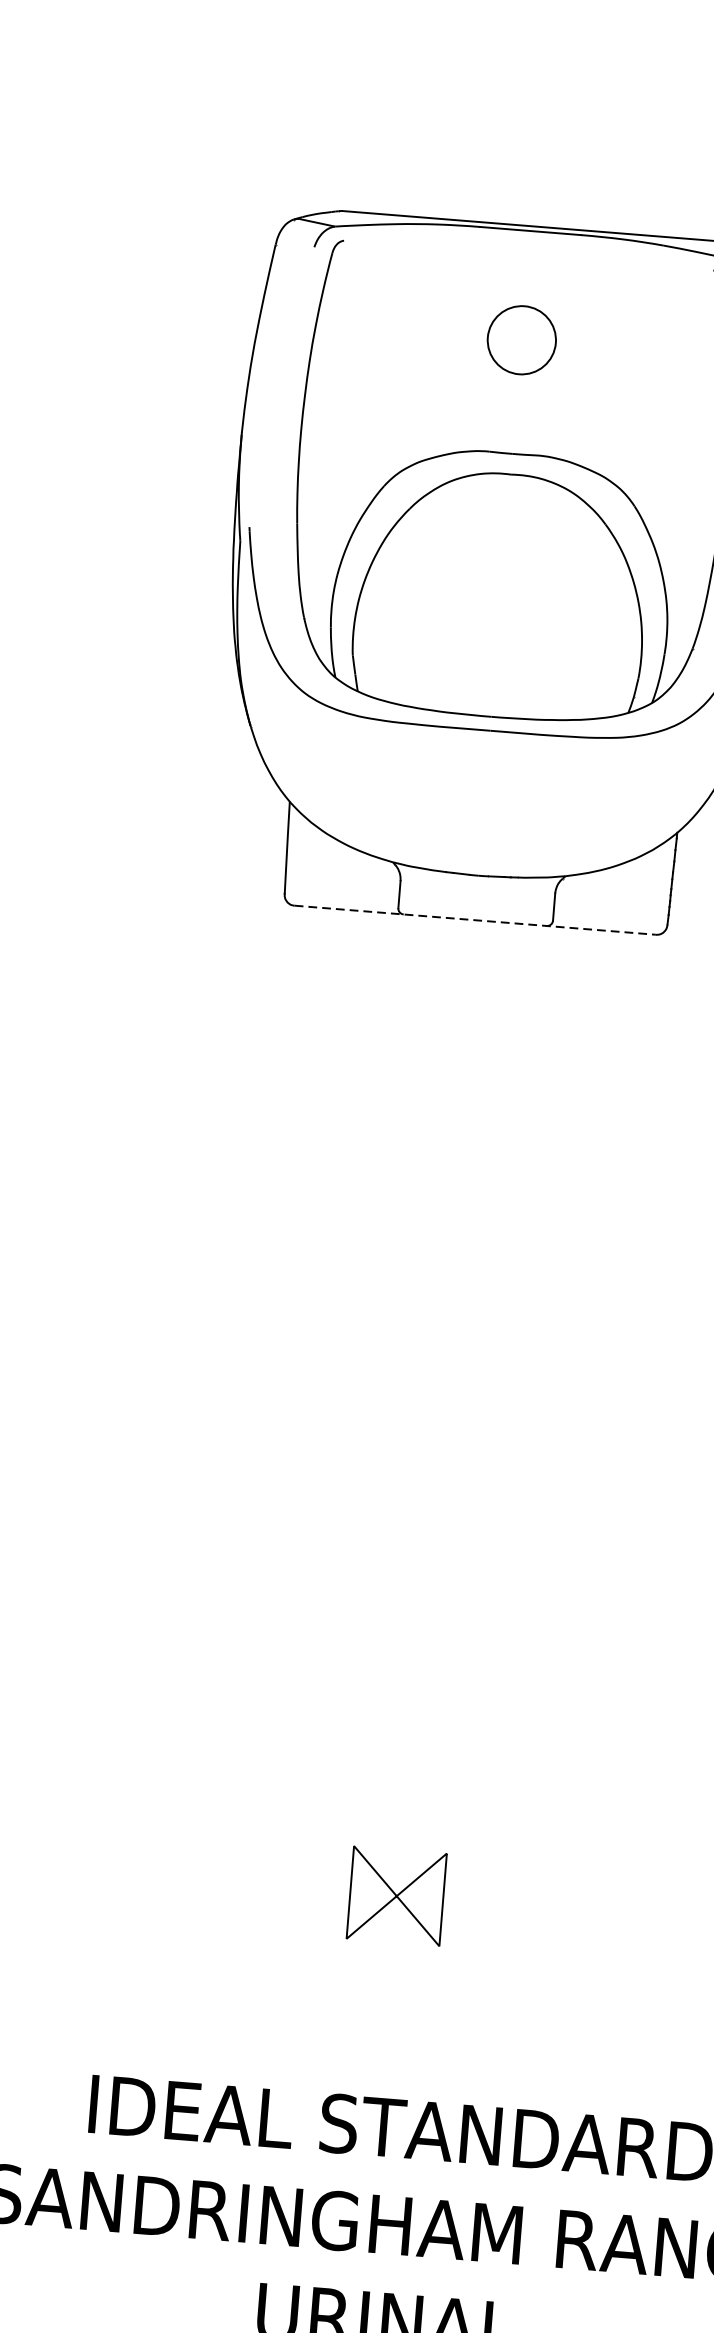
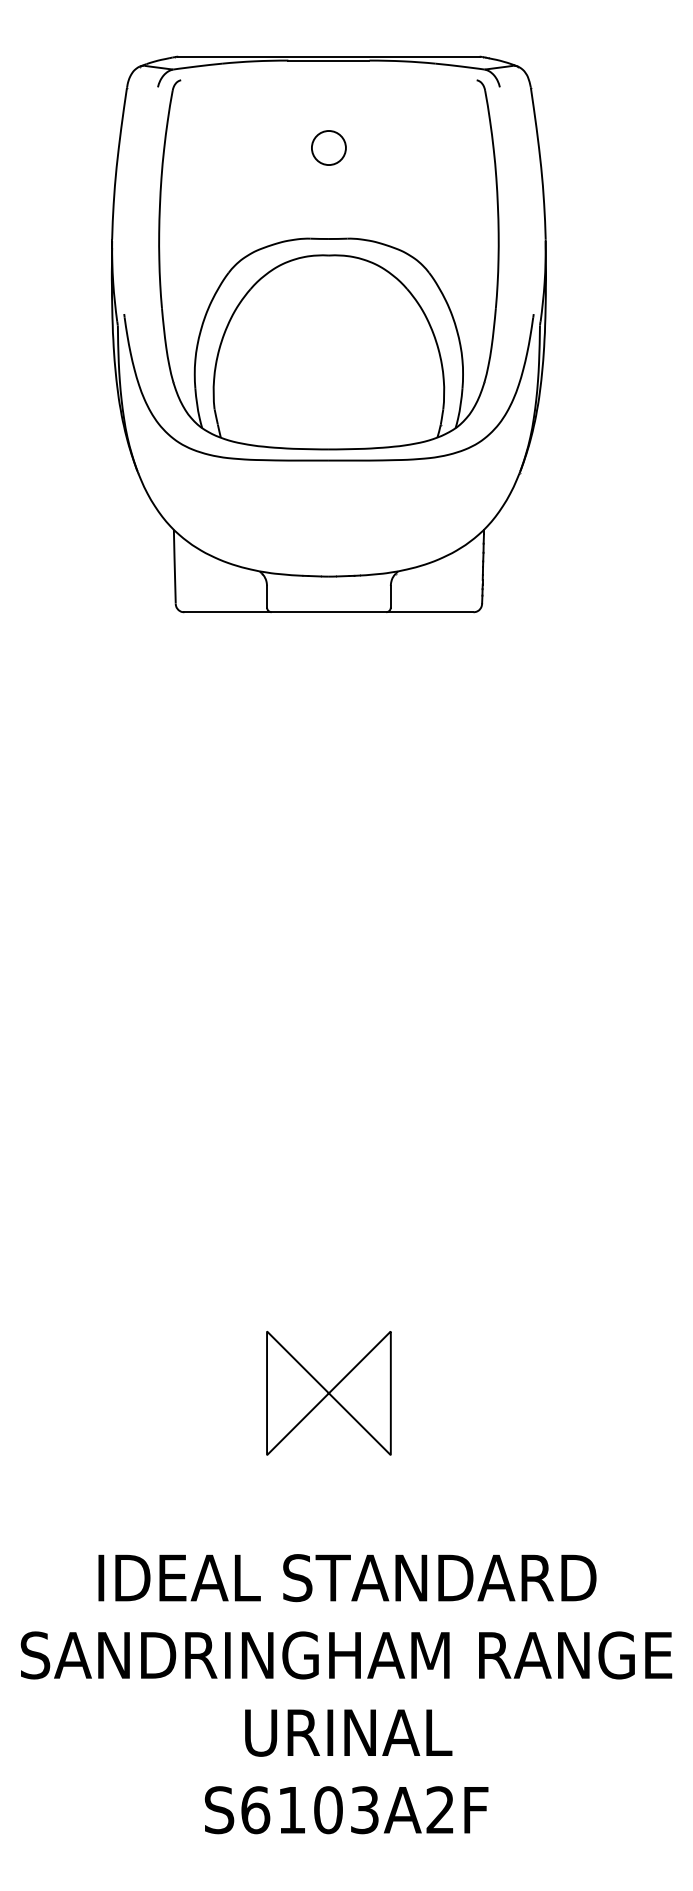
circle: (521, 339) -> (328, 147), size x0.62
line: (474, 920) -> (328, 612), dashed -> solid
part: (396, 1896) -> (328, 1393), size x1.67

